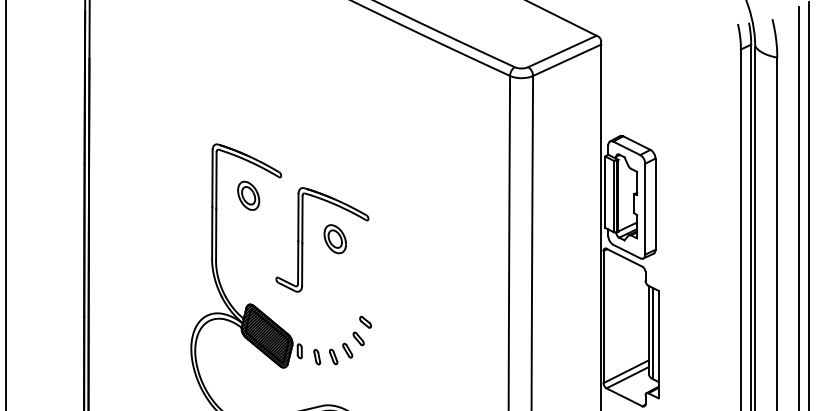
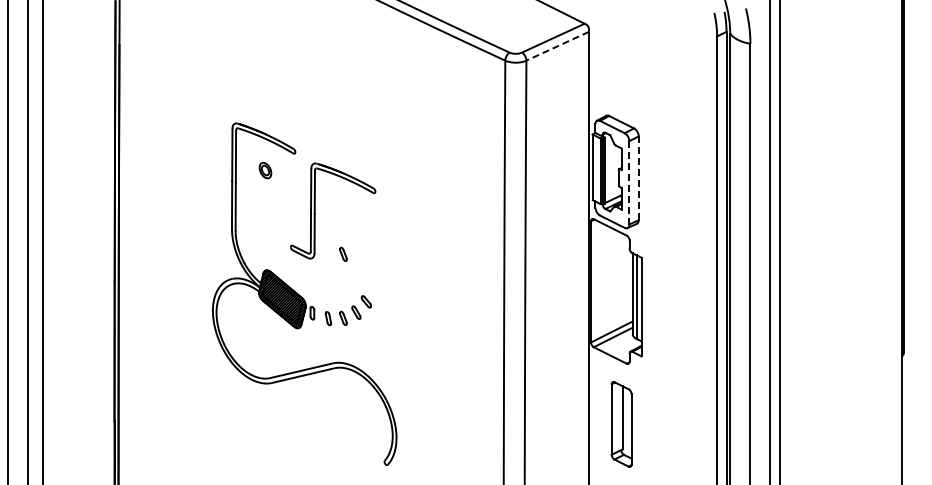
line: (566, 60) -> (557, 46), solid -> dashed
part: (248, 195) -> (265, 170), size x0.6
line: (655, 204) -> (638, 178), solid -> dashed
line: (645, 208) -> (629, 182), solid -> dashed
part: (334, 239) -> (344, 210), removed
part: (333, 286) -> (343, 253), added
part: (365, 322) -> (372, 286), removed

